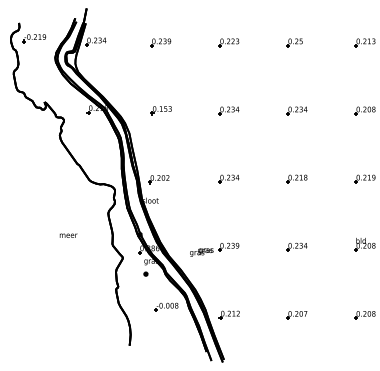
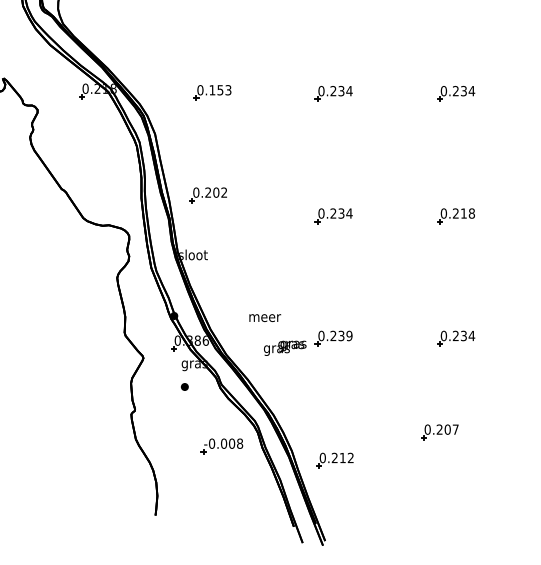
part: (158, 179) -> (207, 195), moved
text: (68, 235) -> (264, 317), moved
part: (296, 315) -> (439, 432), moved

